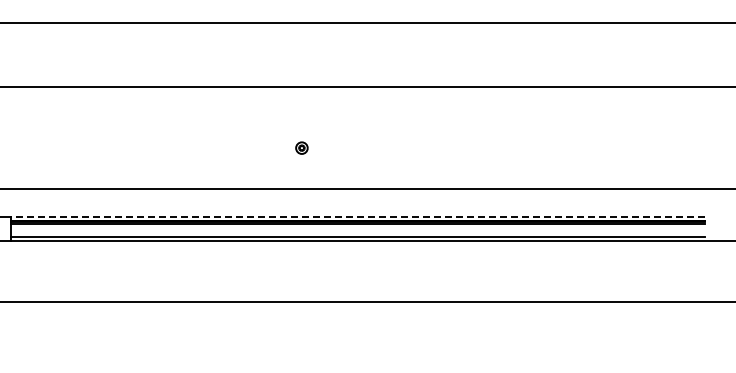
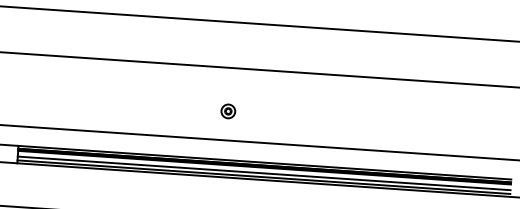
part: (301, 147) -> (228, 110), size x1.67
line: (357, 216) -> (264, 162), dashed -> solid
line: (357, 231) -> (263, 173), added

